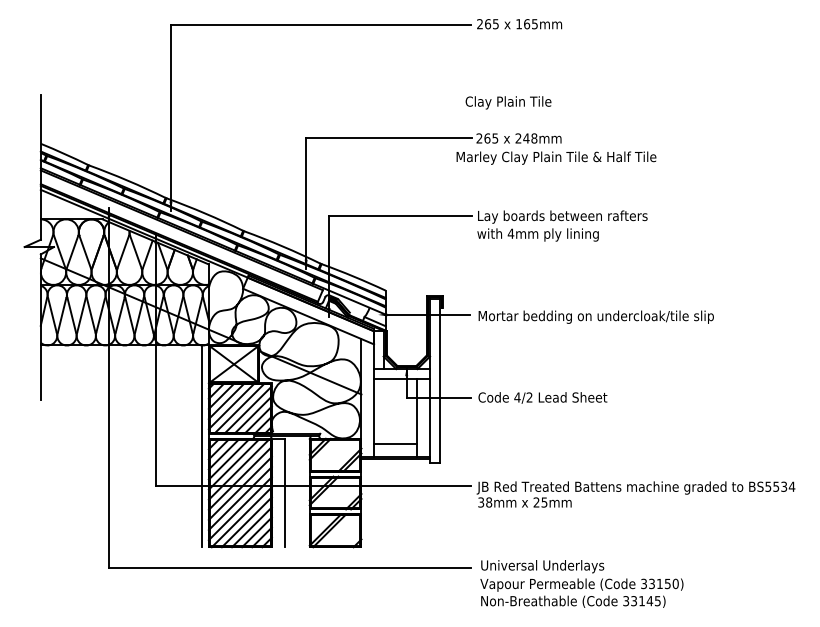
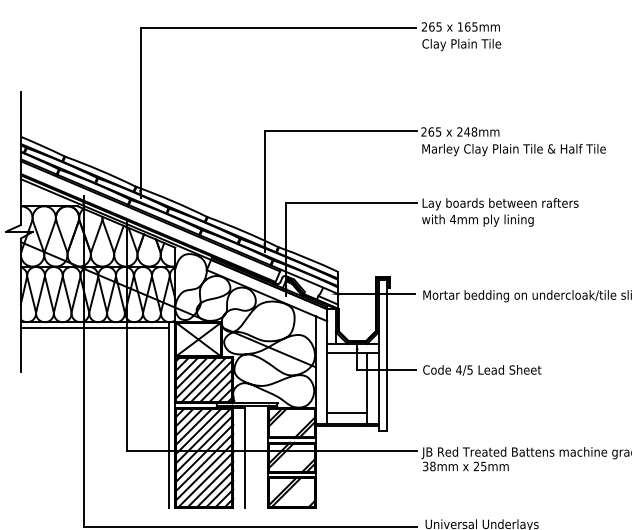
text: (508, 102) -> (461, 44), moved
text: (556, 157) -> (514, 149), moved
line: (121, 351) -> (95, 327), added
text: (529, 397) -> (469, 369), 4/2 -> 4/5

